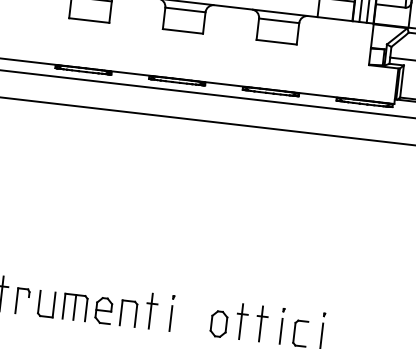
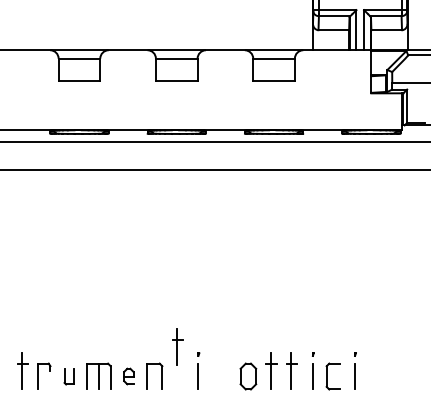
part: (45, 304) -> (68, 376), size x0.6
part: (103, 310) -> (128, 376), size x0.6
part: (151, 310) -> (177, 346), moved

